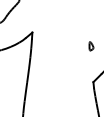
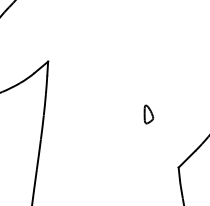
part: (91, 46) -> (148, 114), moved

